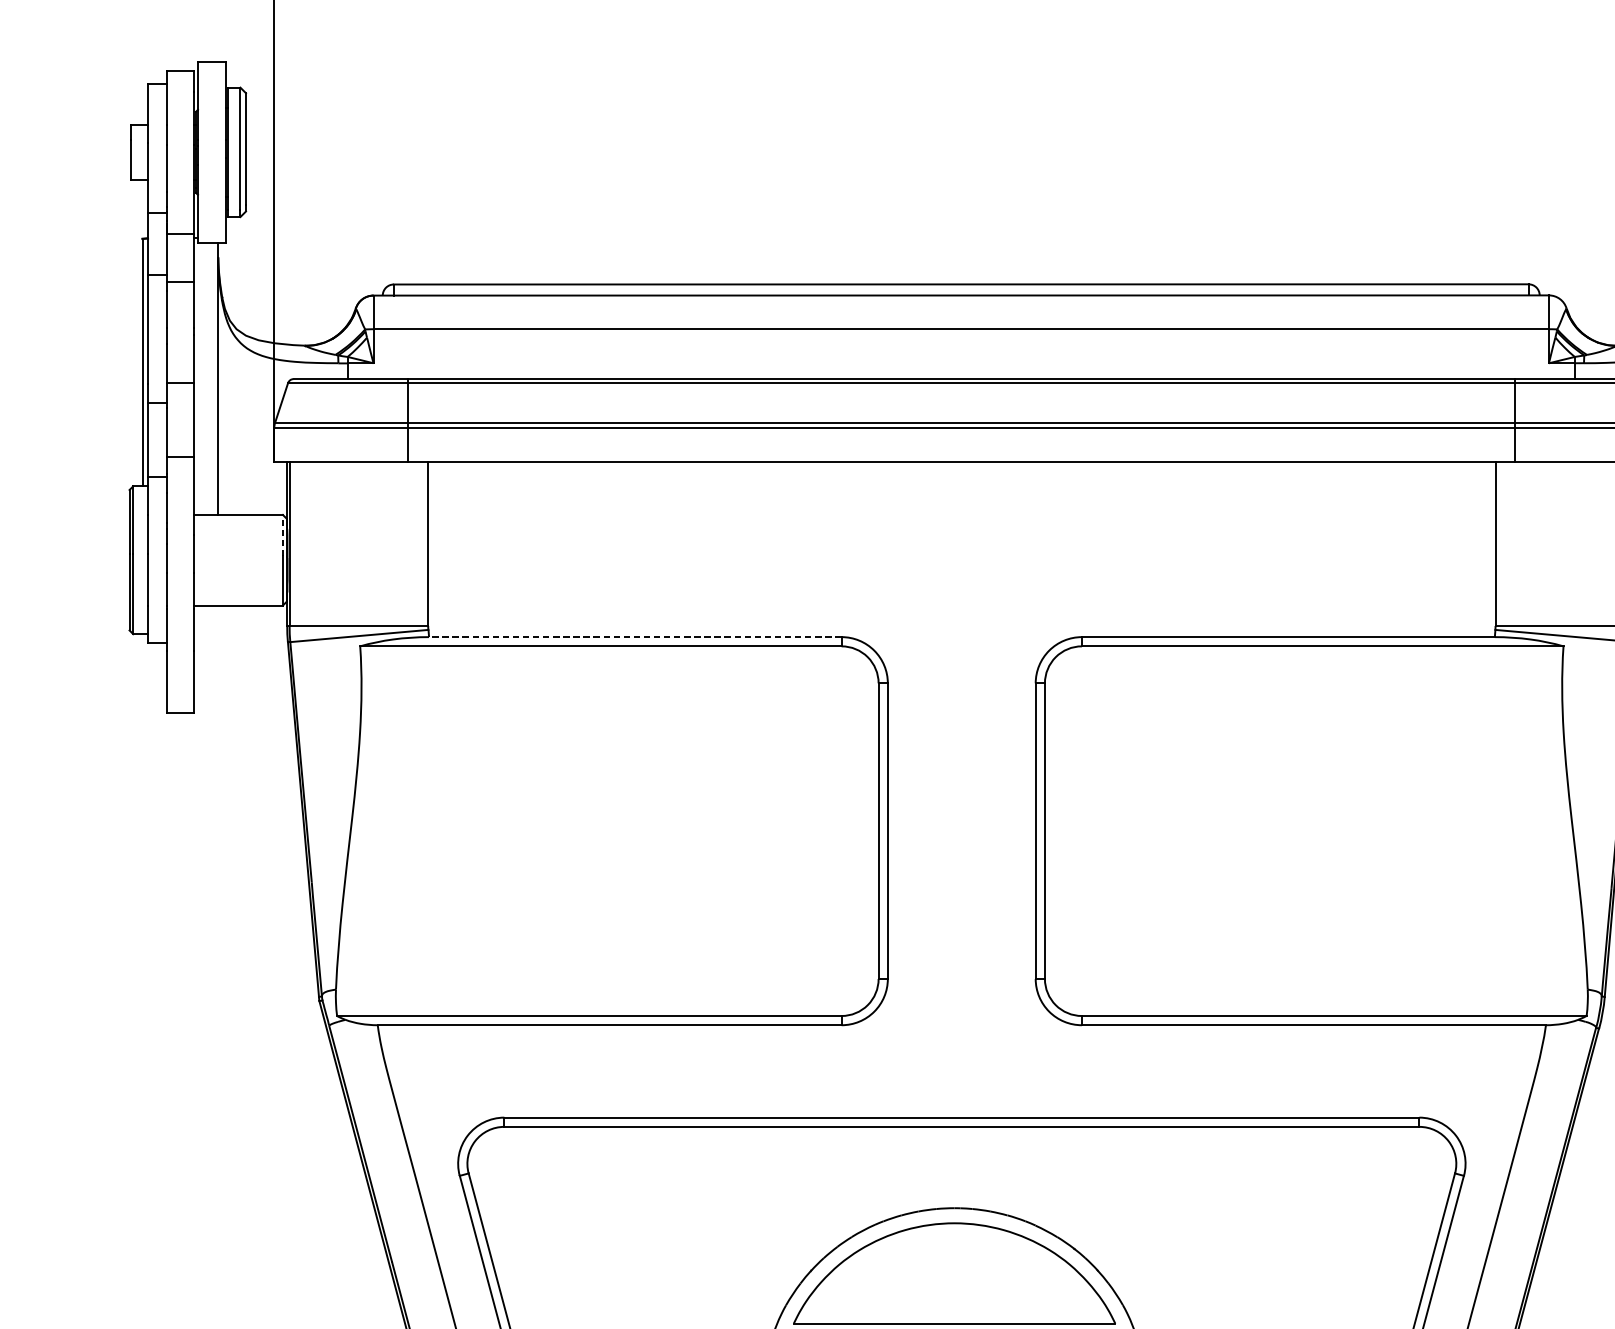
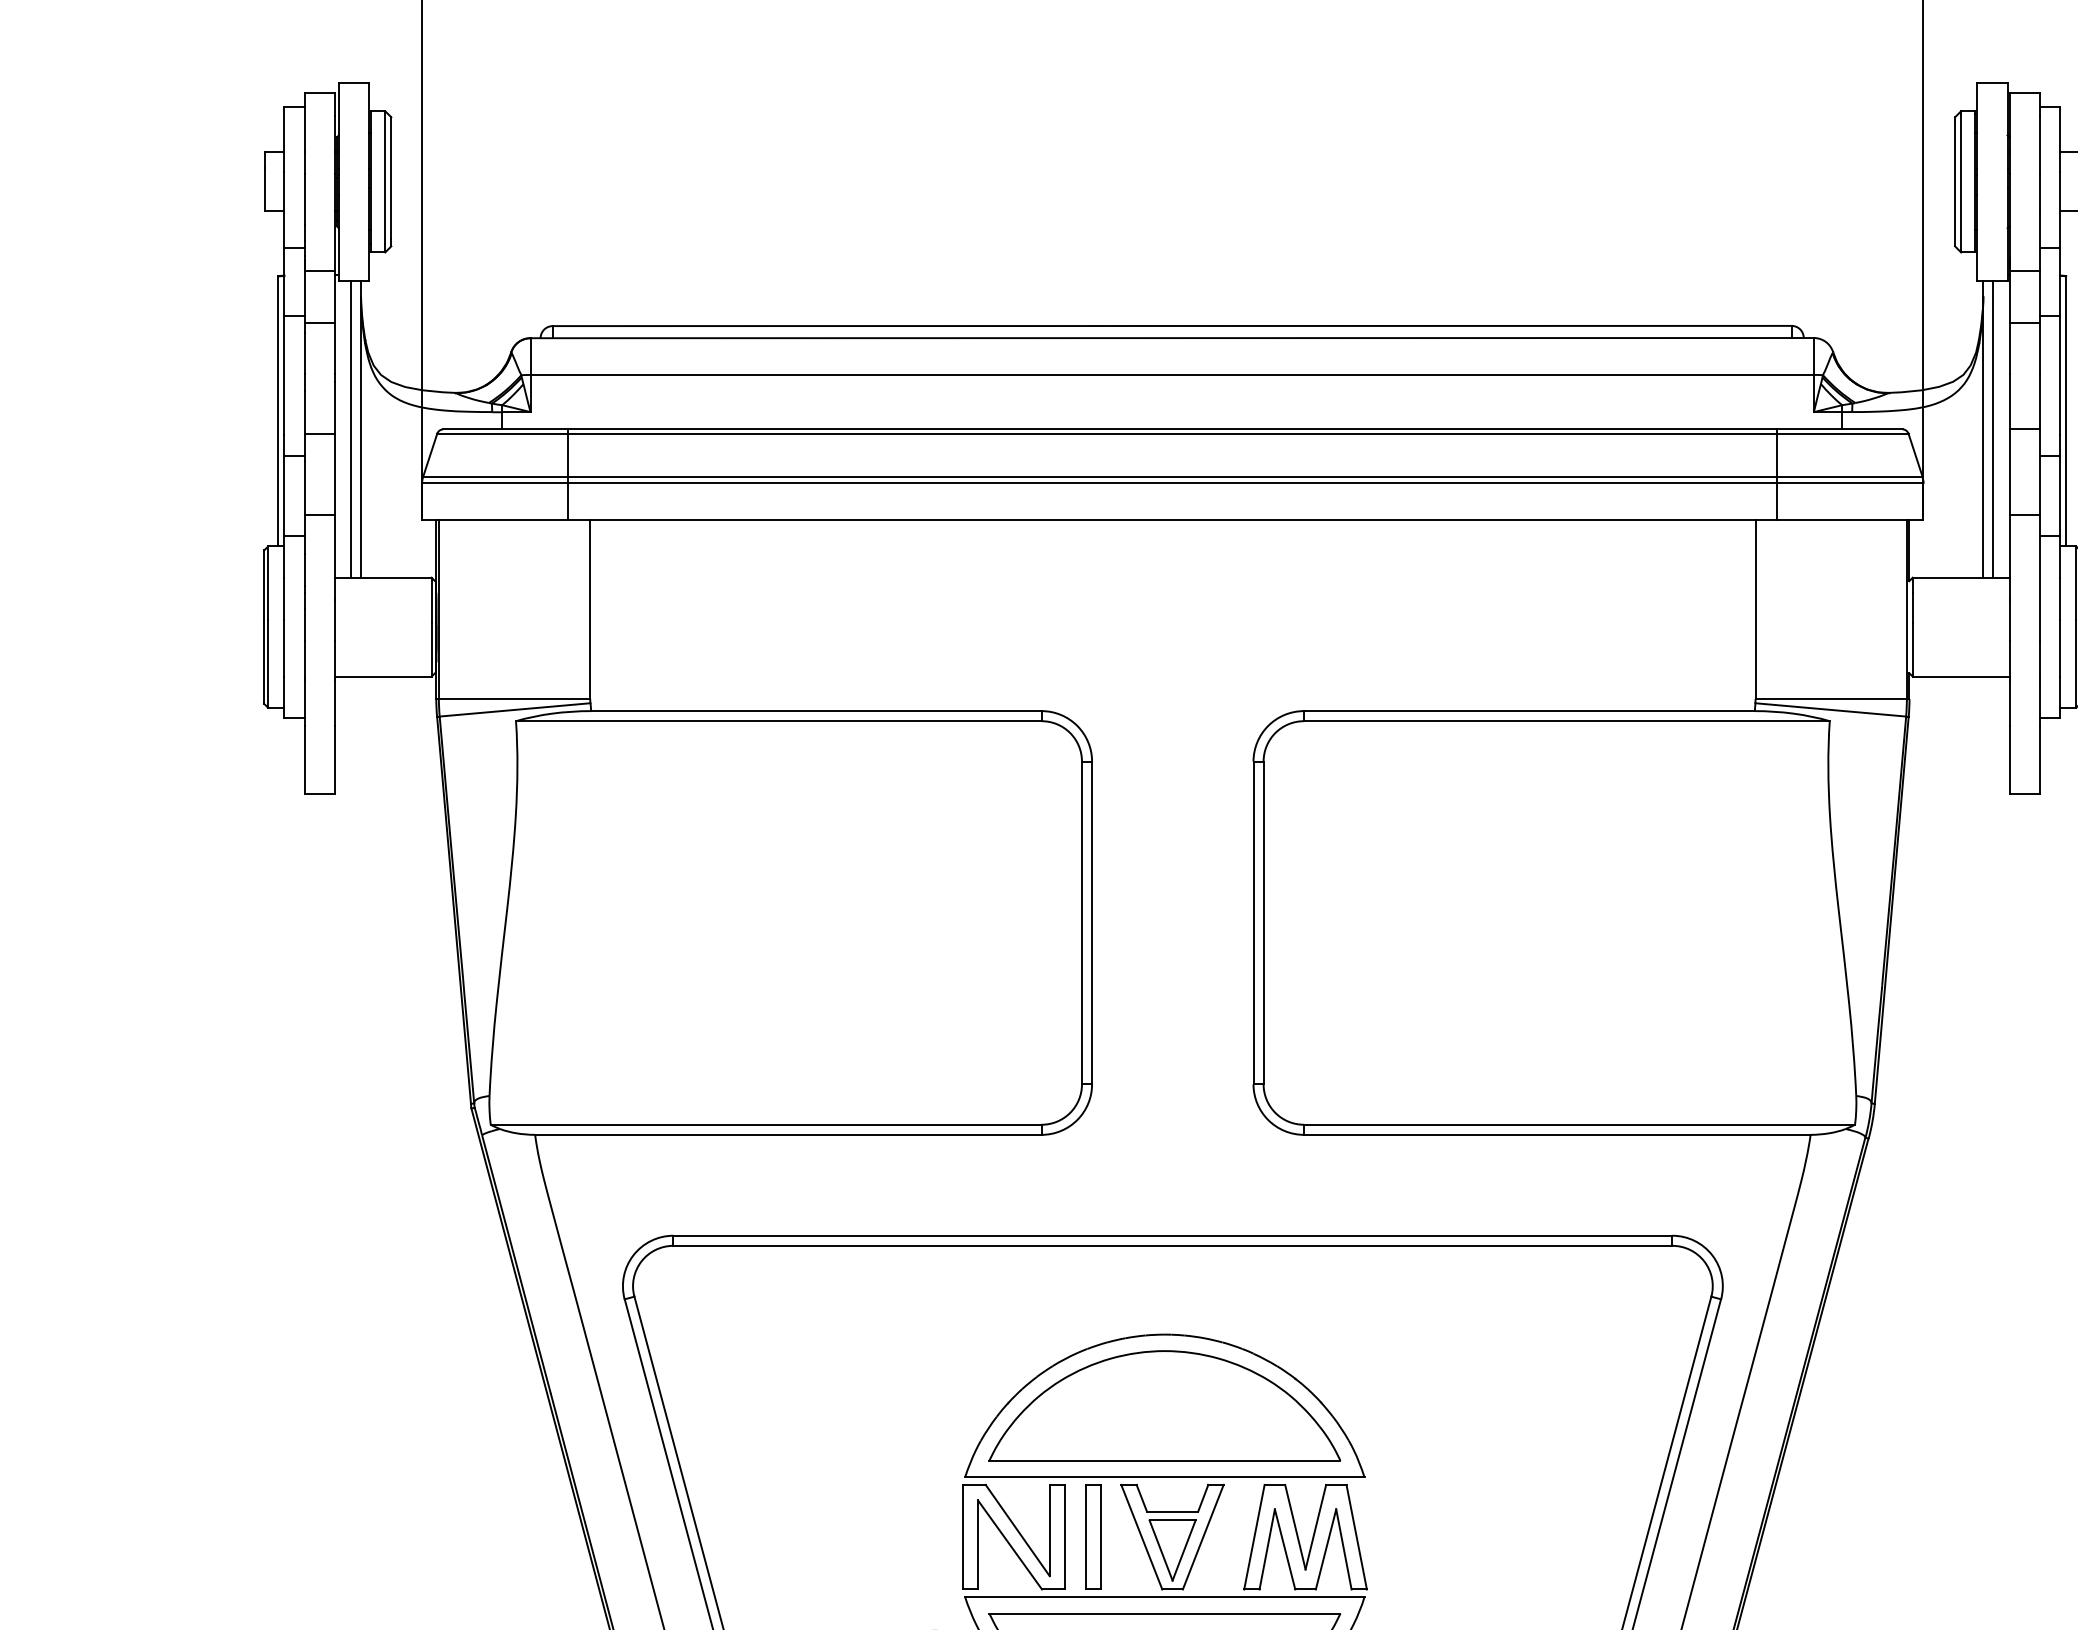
line: (208, 378) -> (350, 428), added
line: (282, 534) -> (431, 599), dashed -> solid
line: (634, 637) -> (815, 711), dashed -> solid

